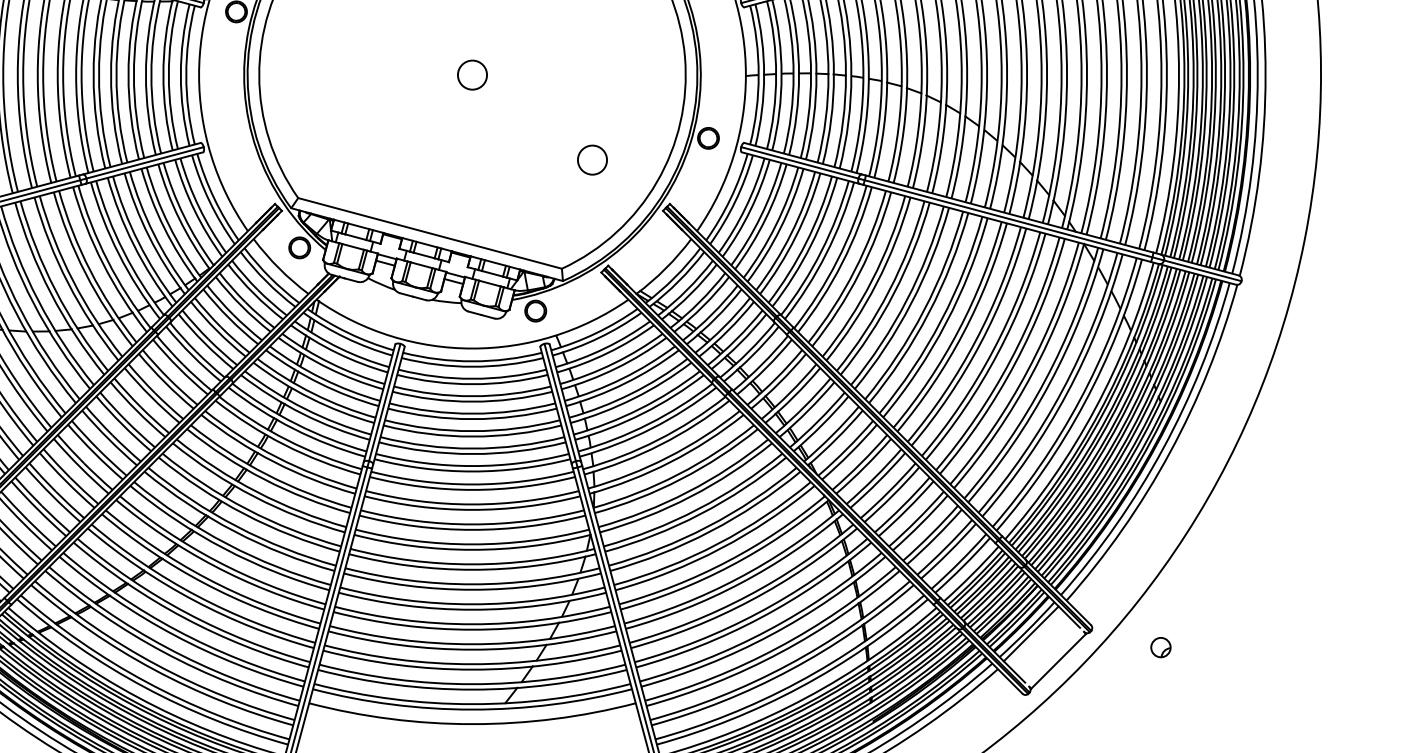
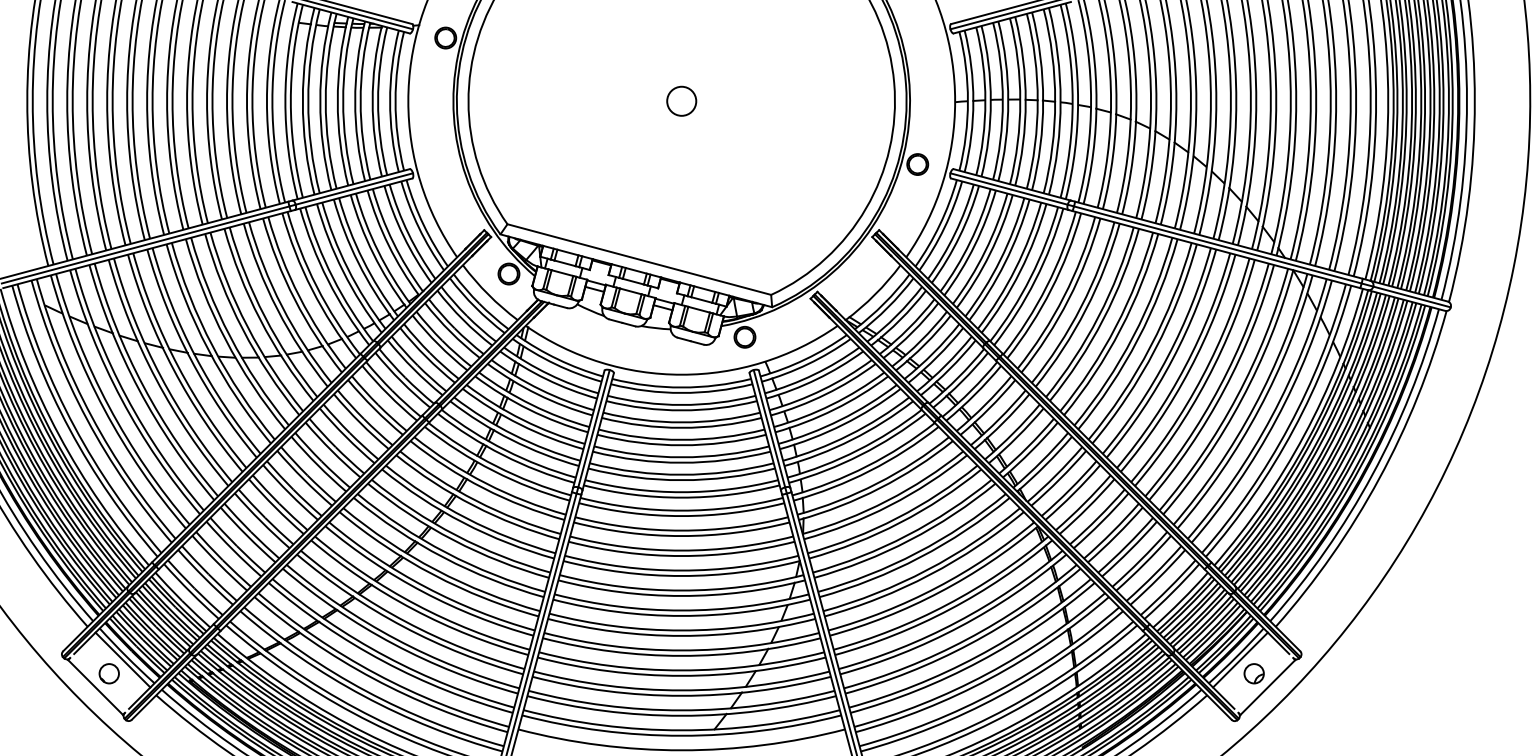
circle: (592, 159) -> (801, 185), removed
part: (1160, 647) -> (1253, 673), moved

